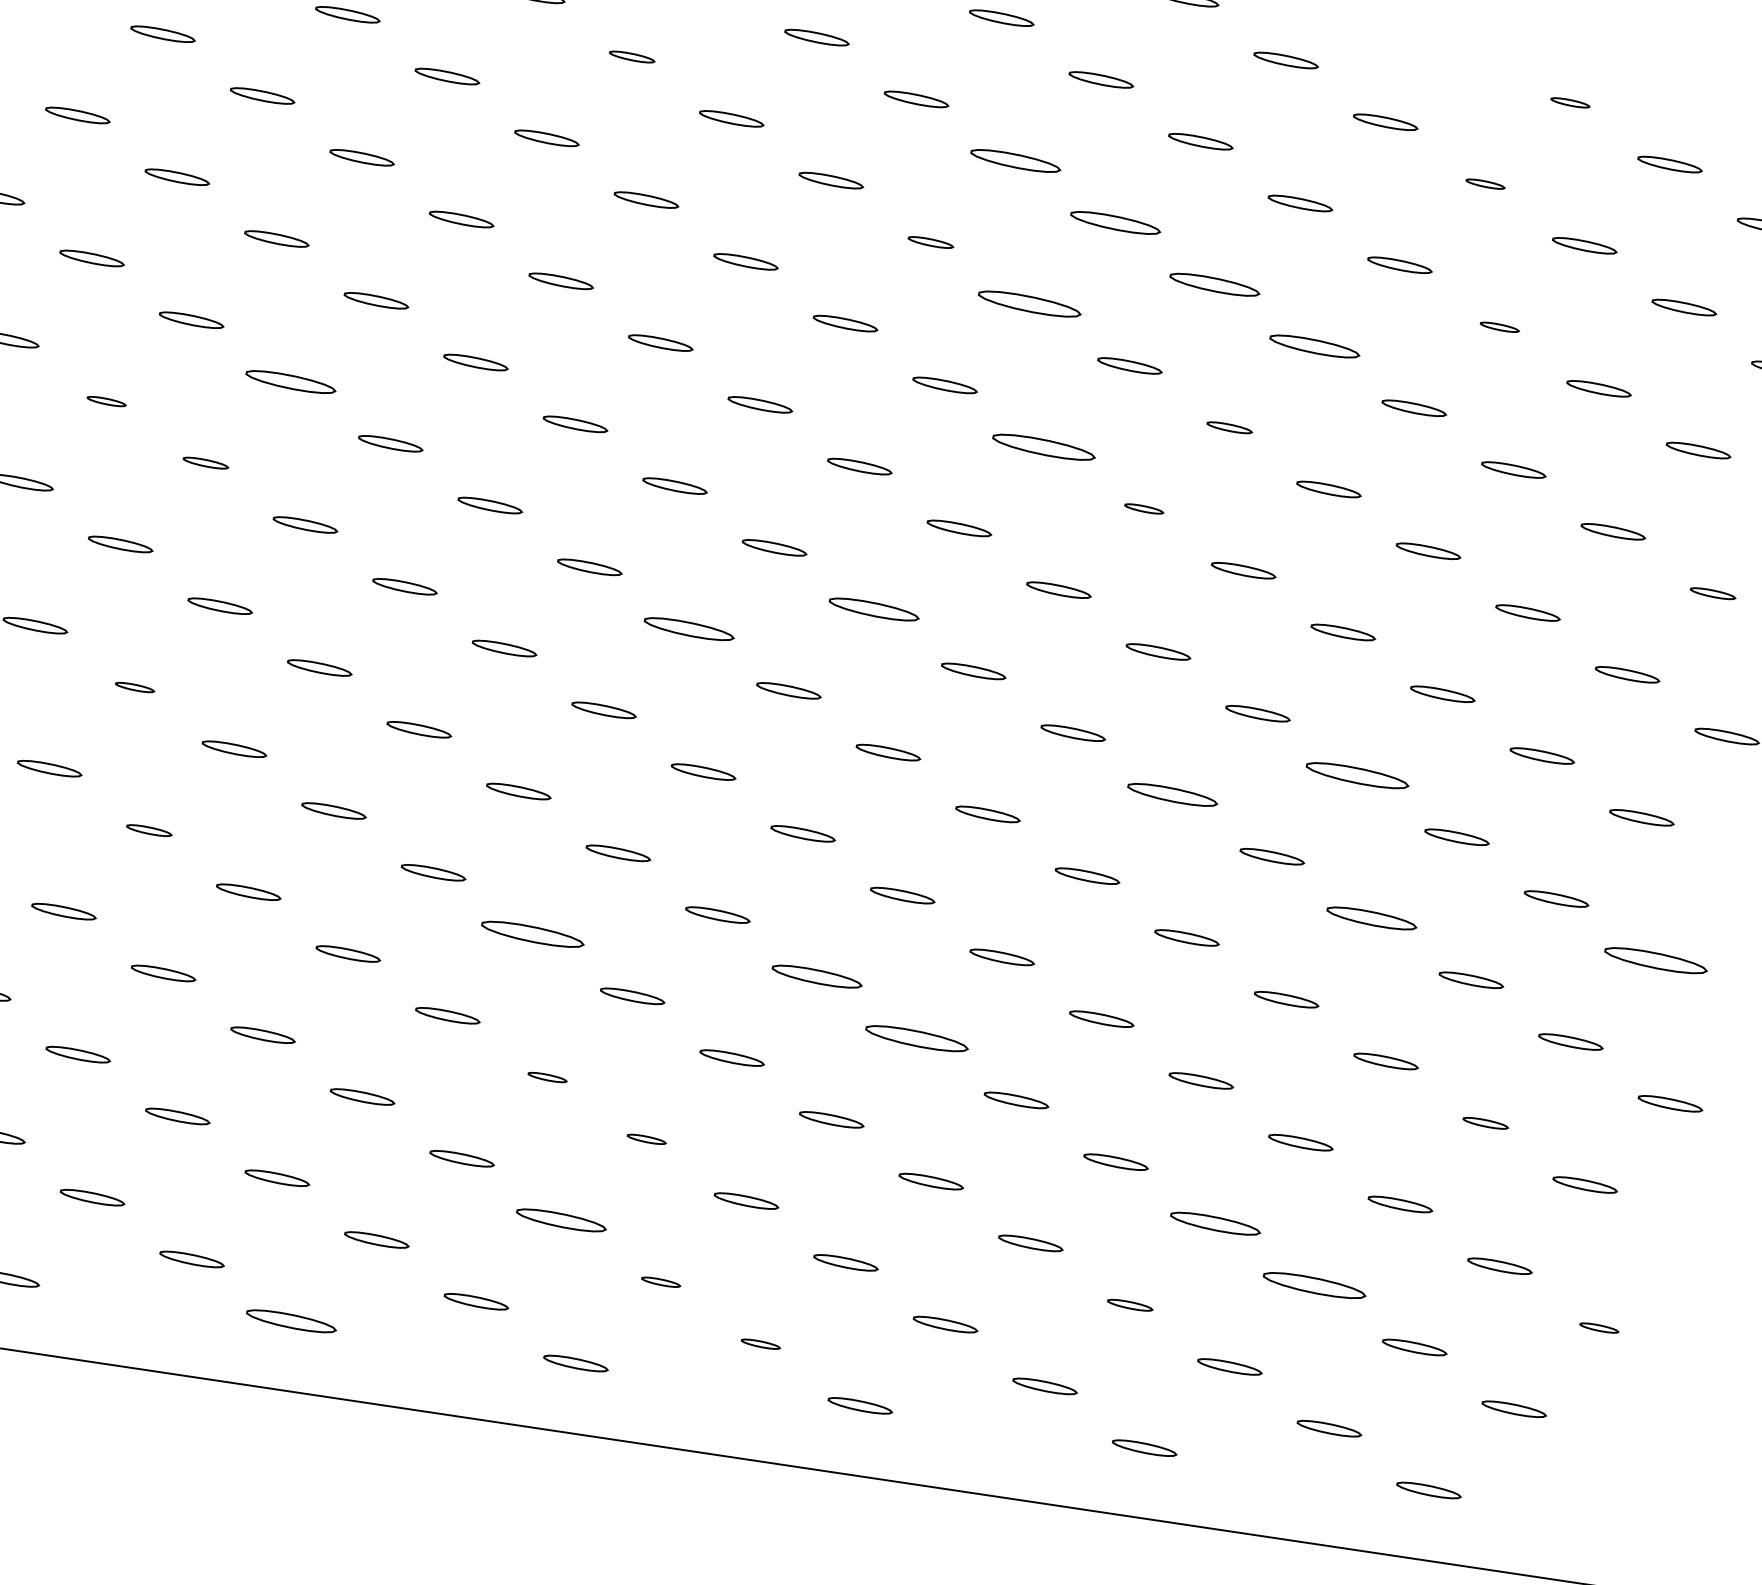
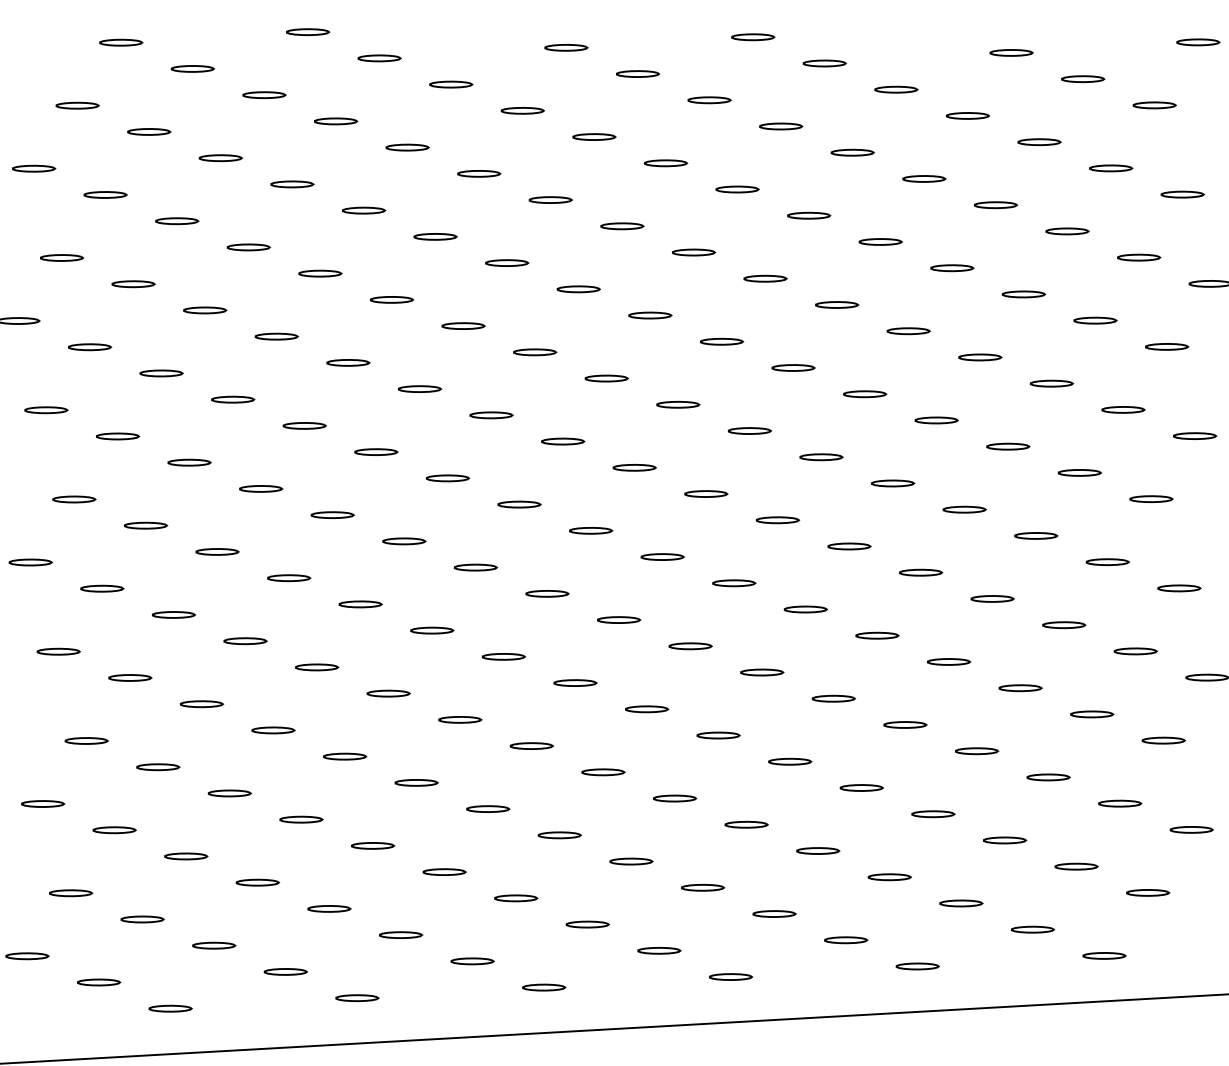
part: (632, 56) -> (407, 147), size x1.43
part: (1570, 102) -> (1011, 52), size x1.67
part: (1016, 161) -> (666, 163), size x0.71
part: (1486, 183) -> (968, 115), size x1.67
part: (1115, 222) -> (737, 189), size x0.71
part: (931, 242) -> (622, 226), size x1.43
part: (1215, 284) -> (809, 215), size x0.71
part: (1031, 304) -> (694, 252), size x0.62
part: (1500, 327) -> (996, 205), size x1.67
part: (1314, 345) -> (880, 241), size x0.71
part: (291, 381) -> (233, 399), size x0.71
part: (107, 401) -> (118, 436), size x1.67
part: (1230, 427) -> (837, 304), size x1.43
part: (1045, 447) -> (722, 341), size x0.62
part: (206, 462) -> (189, 462), size x1.43
part: (1144, 508) -> (793, 367), size x1.67
part: (1713, 593) -> (1167, 346), size x1.43
part: (874, 609) -> (634, 467), size x0.71
part: (689, 629) -> (519, 504), size x0.71
part: (134, 686) -> (173, 614), size x1.67
part: (1357, 775) -> (964, 509), size x0.62
part: (1172, 795) -> (849, 546), size x0.71
part: (148, 830) -> (201, 704), size x1.43
part: (1371, 917) -> (992, 598), size x0.71
part: (533, 934) -> (460, 719), size x0.62
part: (1656, 961) -> (1179, 588), size x0.62
part: (818, 977) -> (647, 709), size x0.71
part: (916, 1038) -> (718, 735), size x0.62
part: (548, 1076) -> (488, 808), size x1.67
part: (1486, 1123) -> (1092, 714), size x1.43
part: (646, 1139) -> (559, 835), size x1.67
part: (562, 1220) -> (516, 898), size x0.71
part: (1215, 1224) -> (933, 814), size x0.71
part: (660, 1282) -> (587, 924), size x1.67
part: (1316, 1286) -> (1005, 840), size x0.62
part: (1129, 1305) -> (889, 877), size x1.43
part: (292, 1320) -> (357, 997), size x0.71
part: (1599, 1327) -> (1191, 829), size x1.67
part: (761, 1343) -> (659, 950), size x1.67

